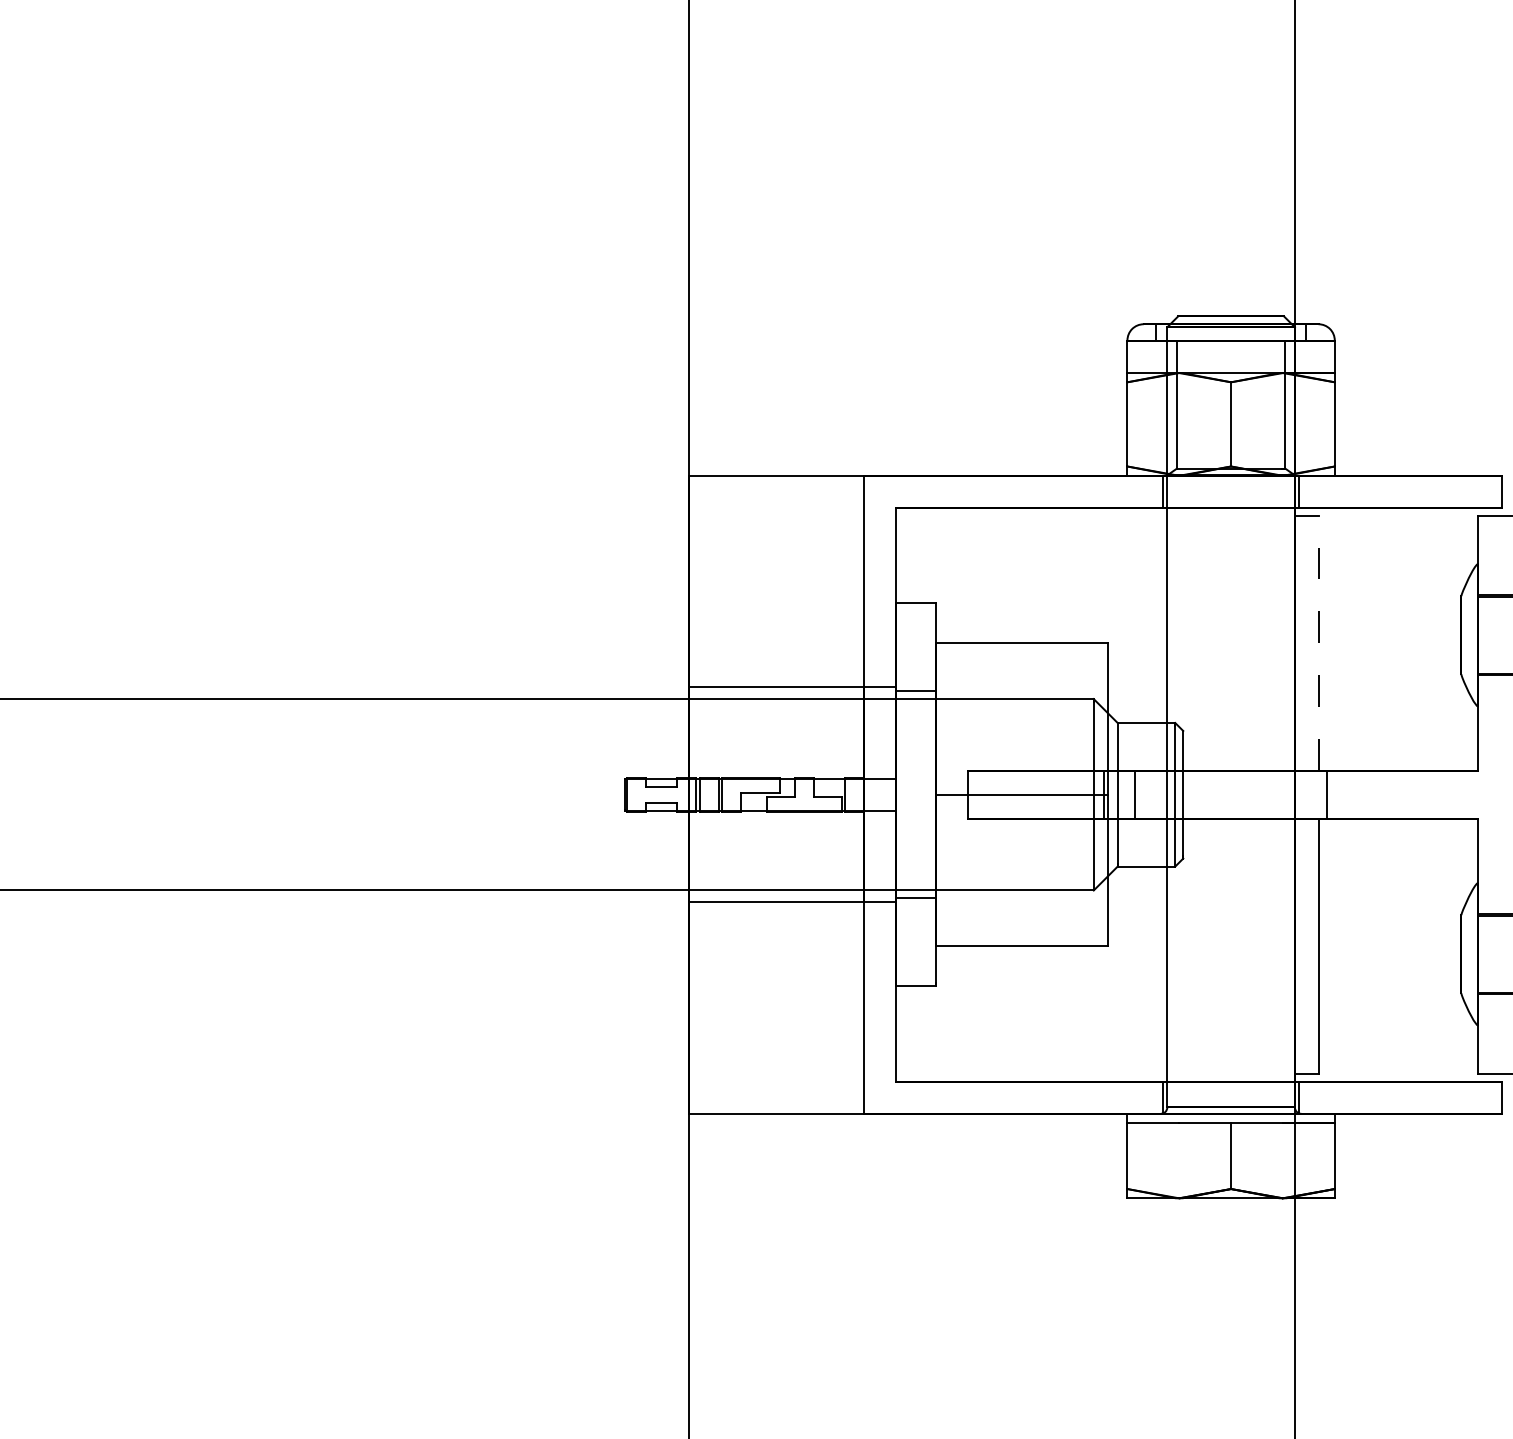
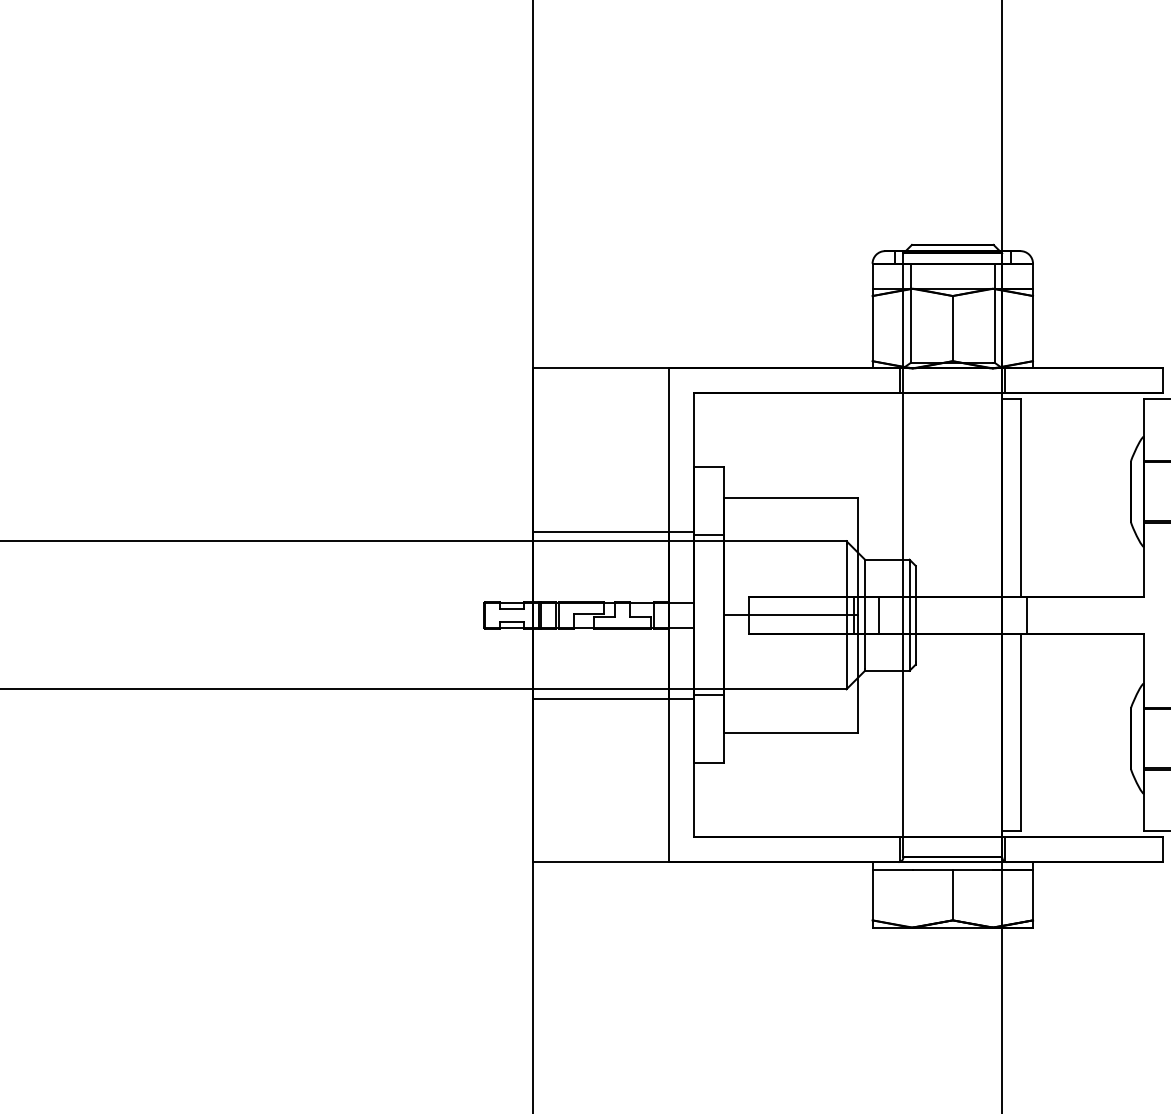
line: (1318, 643) -> (1020, 498), dashed -> solid

